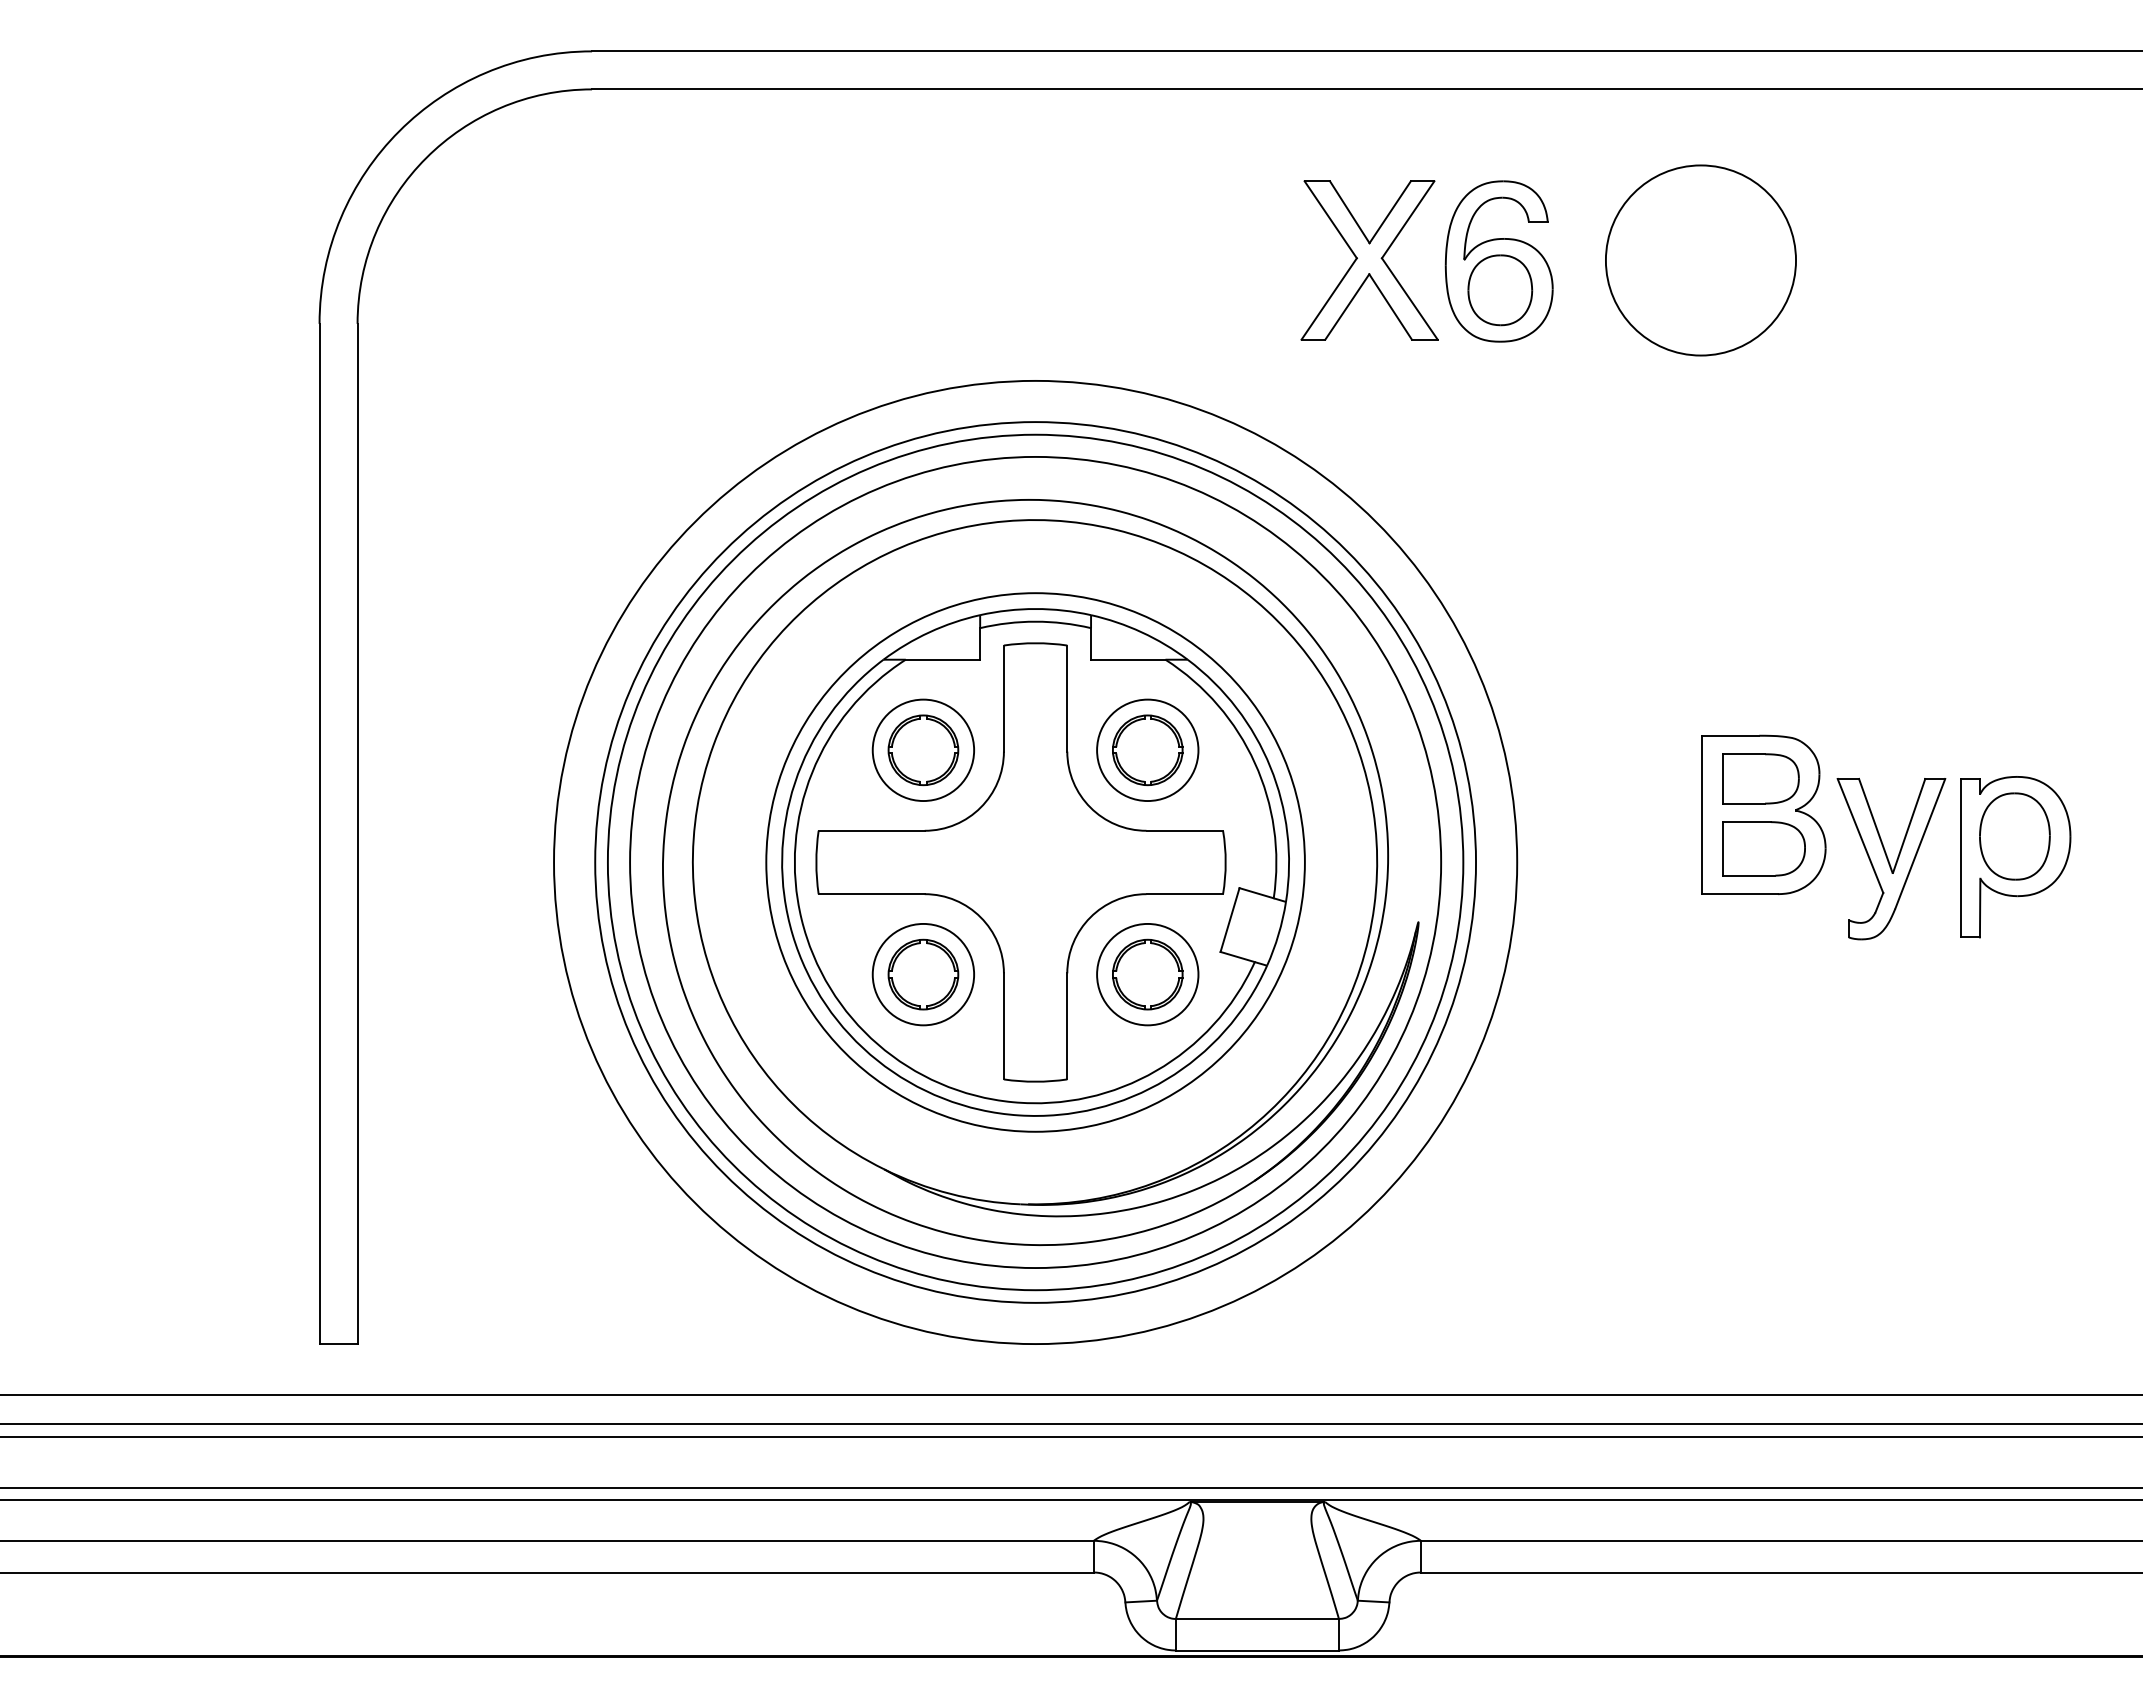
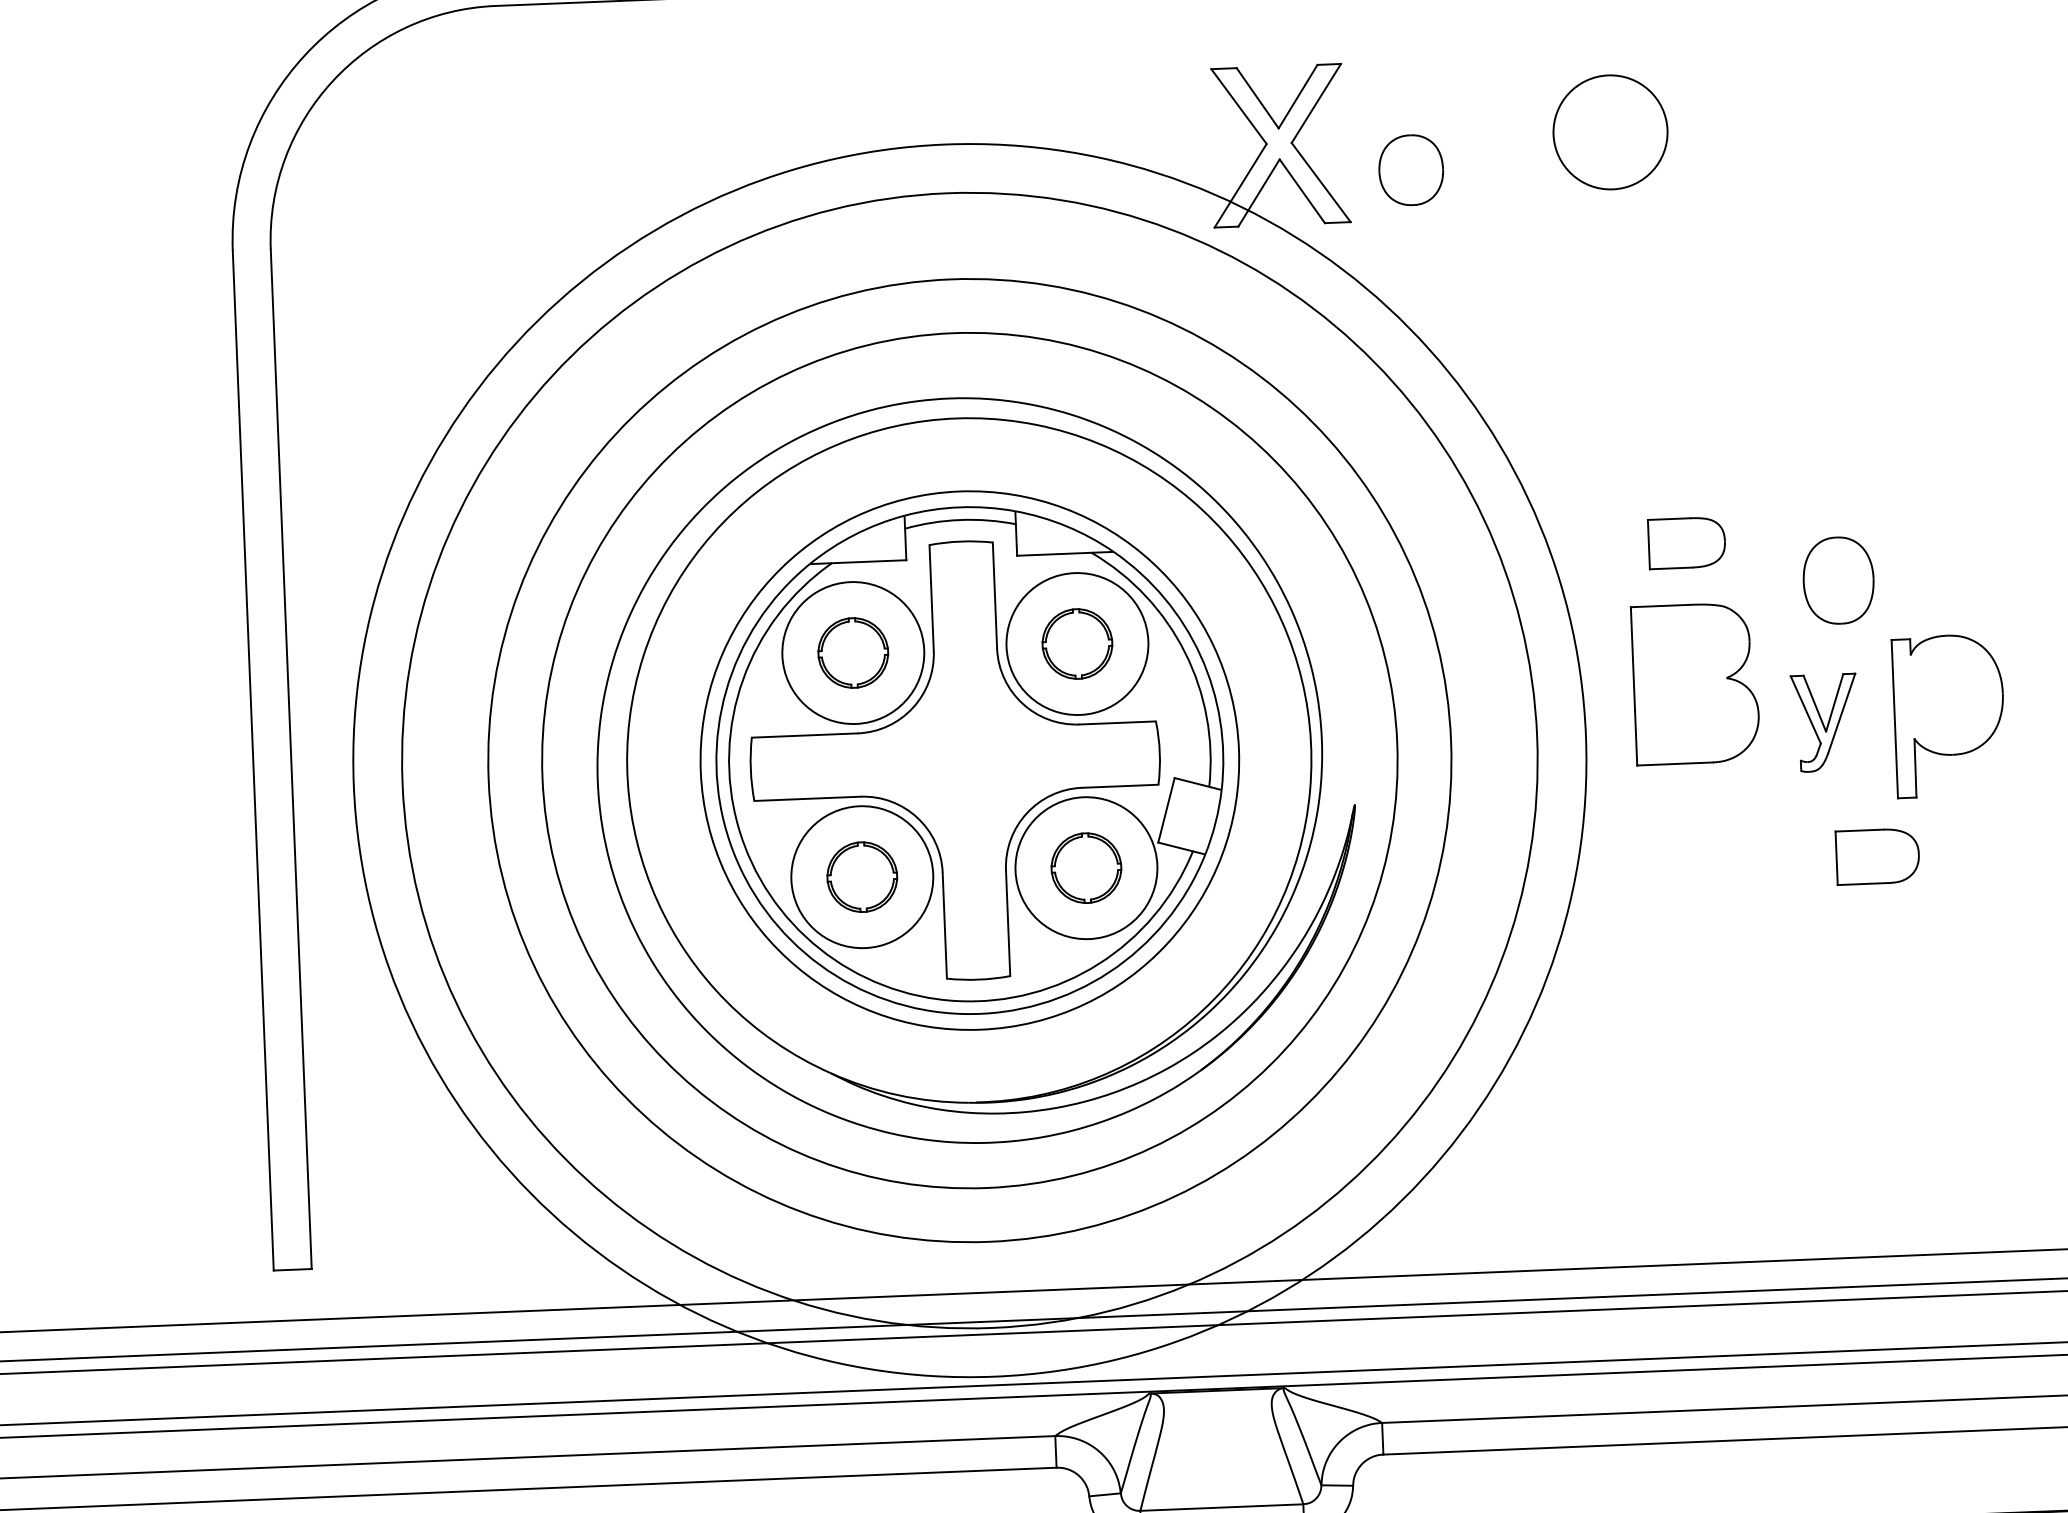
circle: (1700, 260) -> (1610, 132), size x0.6
part: (1498, 261) -> (1408, 141), removed
circle: (923, 750) -> (853, 653), size x1.4
circle: (1147, 750) -> (1077, 644), size x1.4
part: (1760, 778) -> (1686, 542), moved
part: (2014, 836) -> (1838, 580), moved
part: (1763, 848) -> (1877, 856), moved
part: (1891, 859) -> (1824, 723), size x0.6
circle: (1035, 862) -> (969, 760), size x1.4
circle: (1035, 862) -> (969, 760), size x1.4
circle: (923, 974) -> (862, 877), size x1.4
circle: (1147, 974) -> (1086, 868), size x1.4

